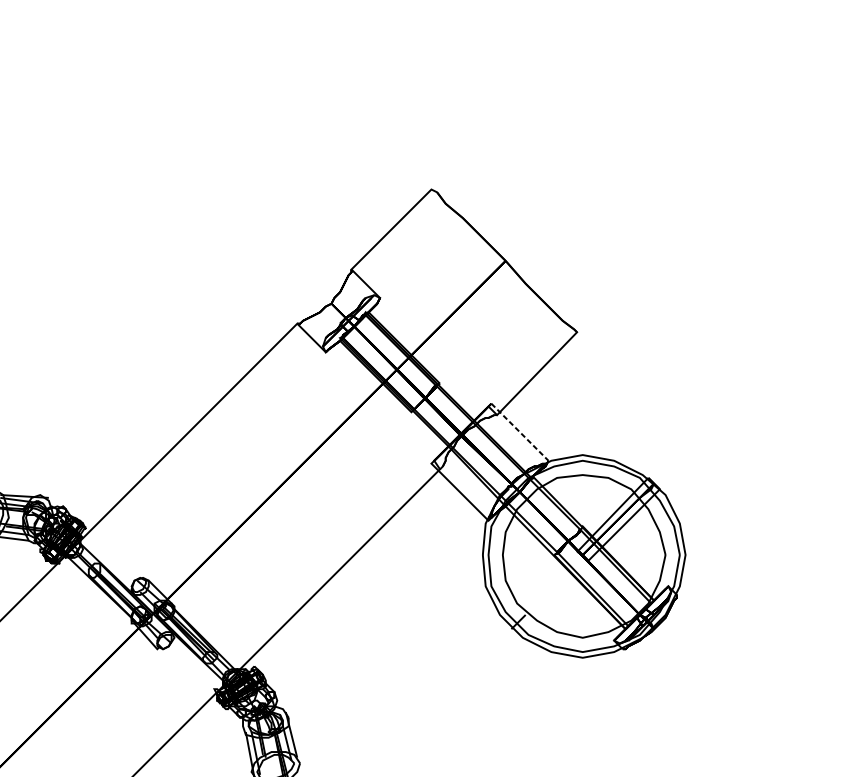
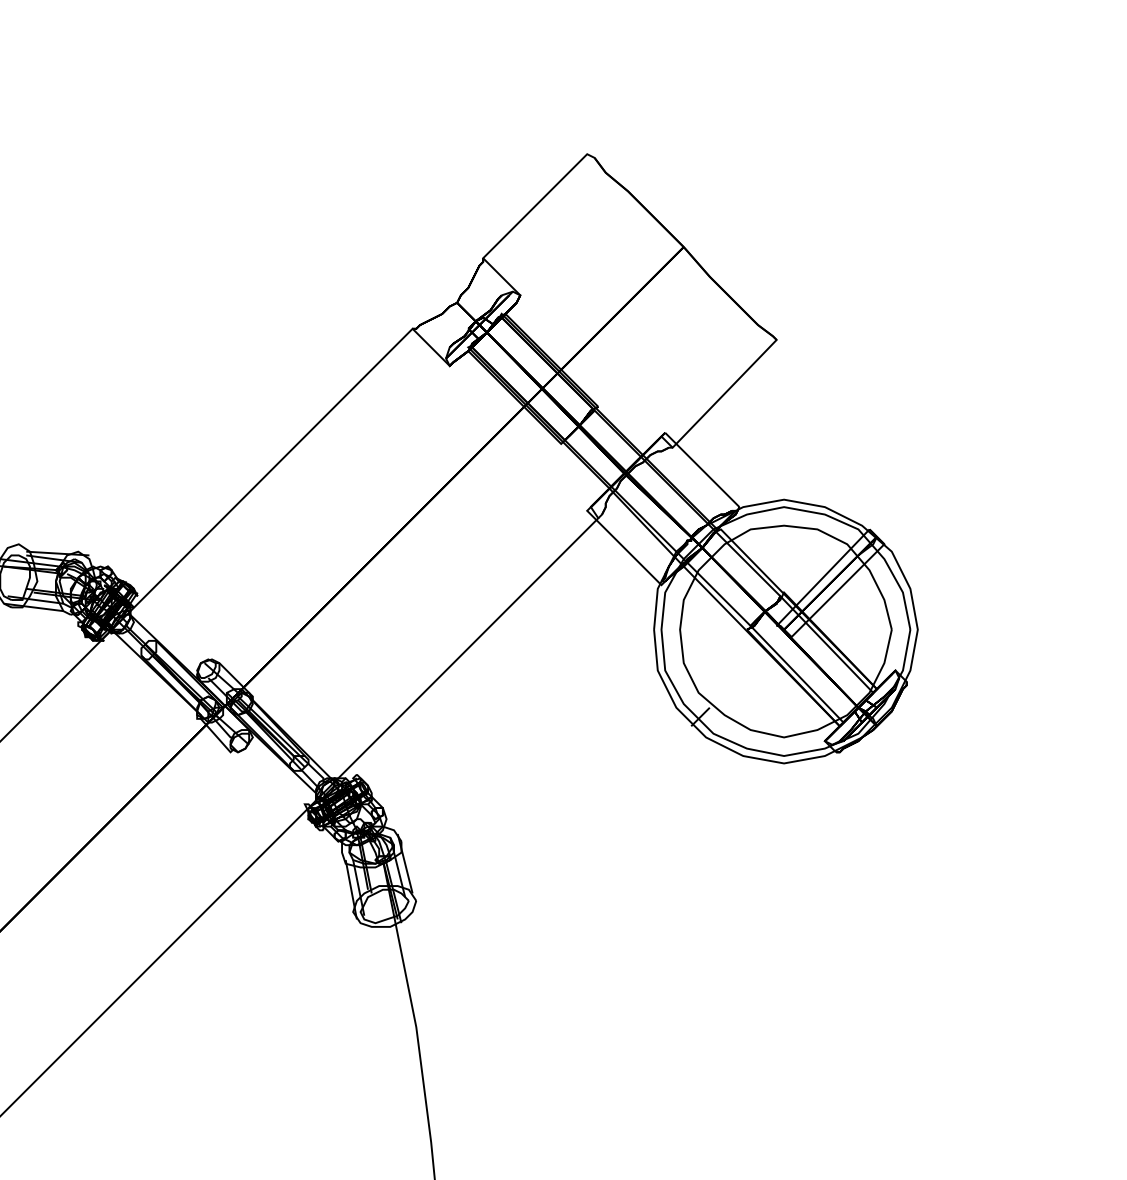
line: (520, 431) -> (702, 469), dashed -> solid

